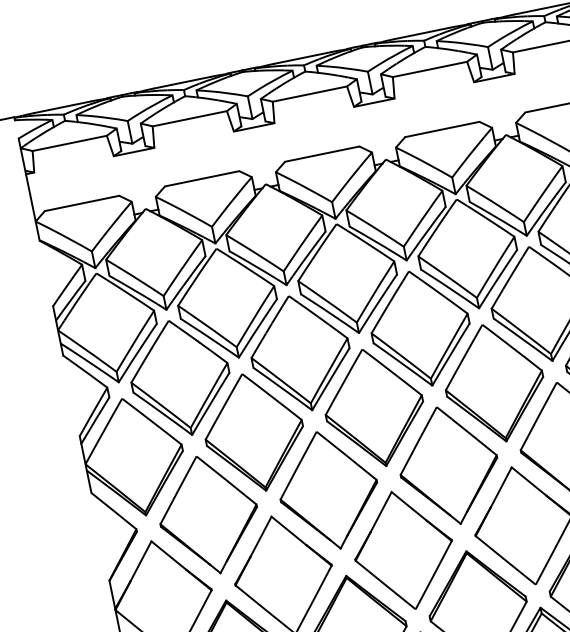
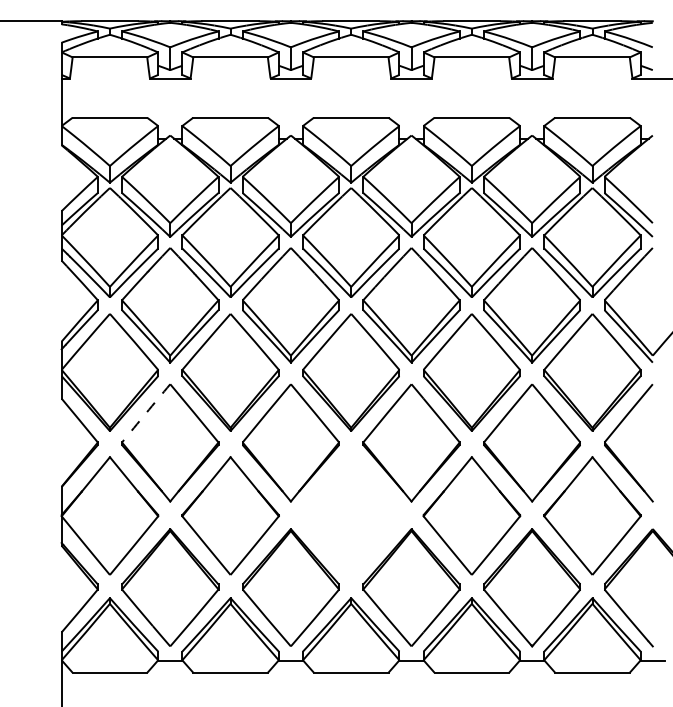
arc: (178, 490) -> (146, 413), solid -> dashed
part: (402, 550) -> (350, 515), removed

